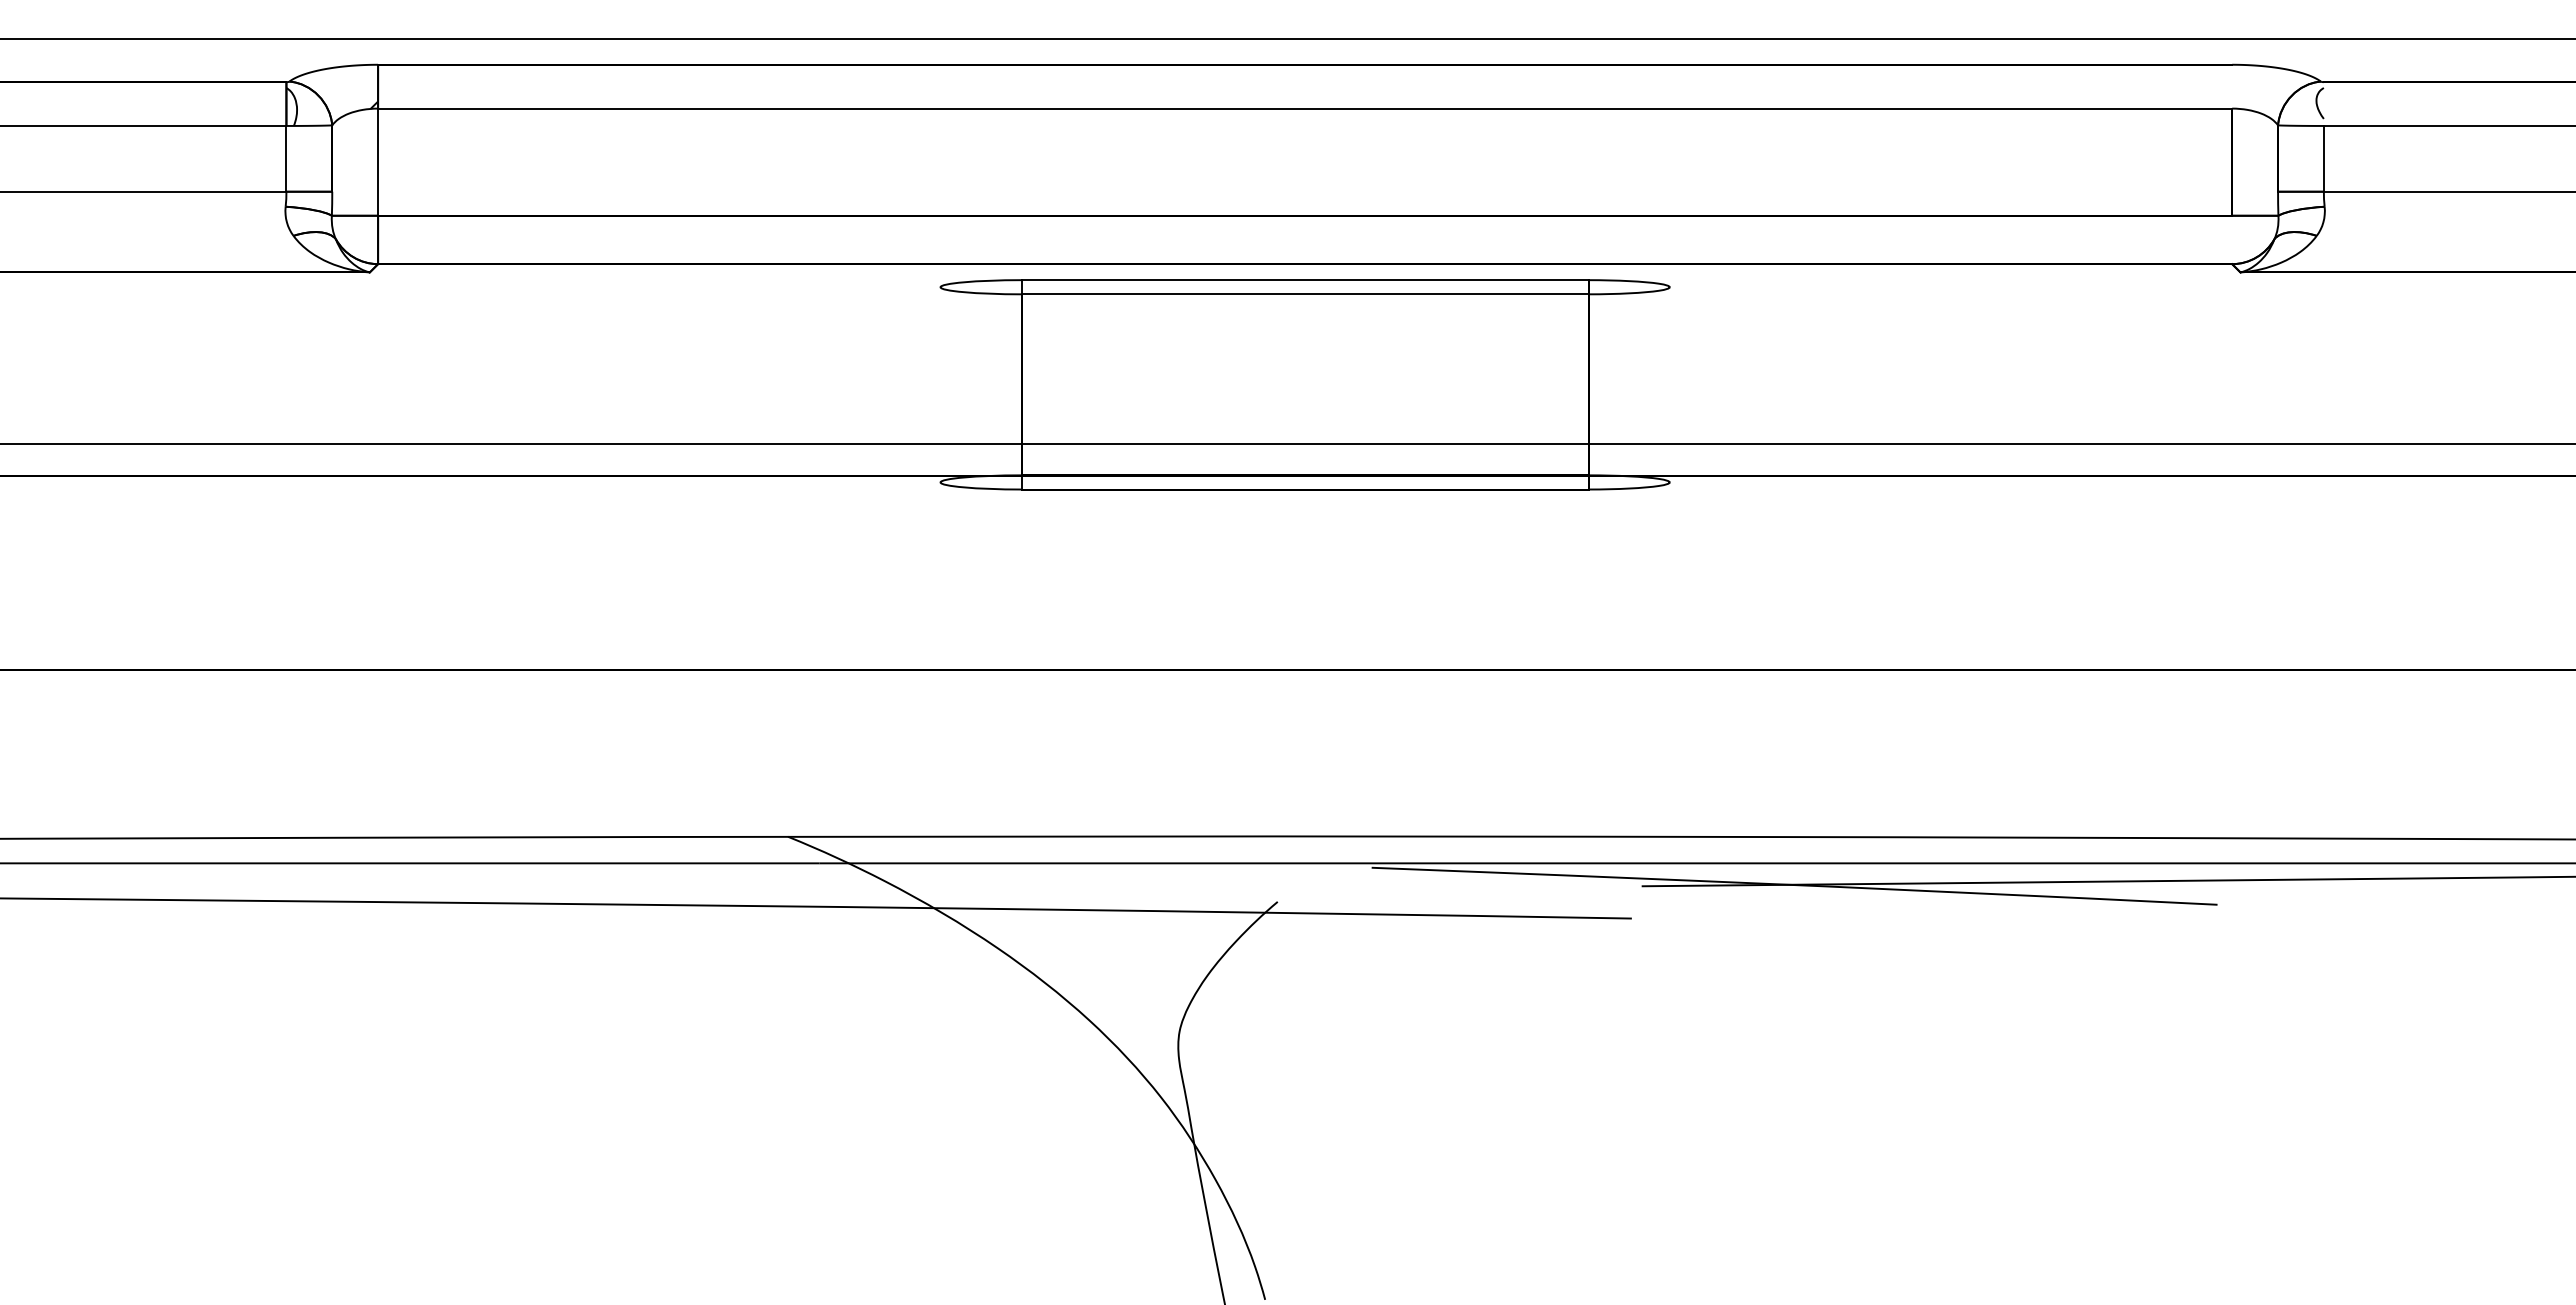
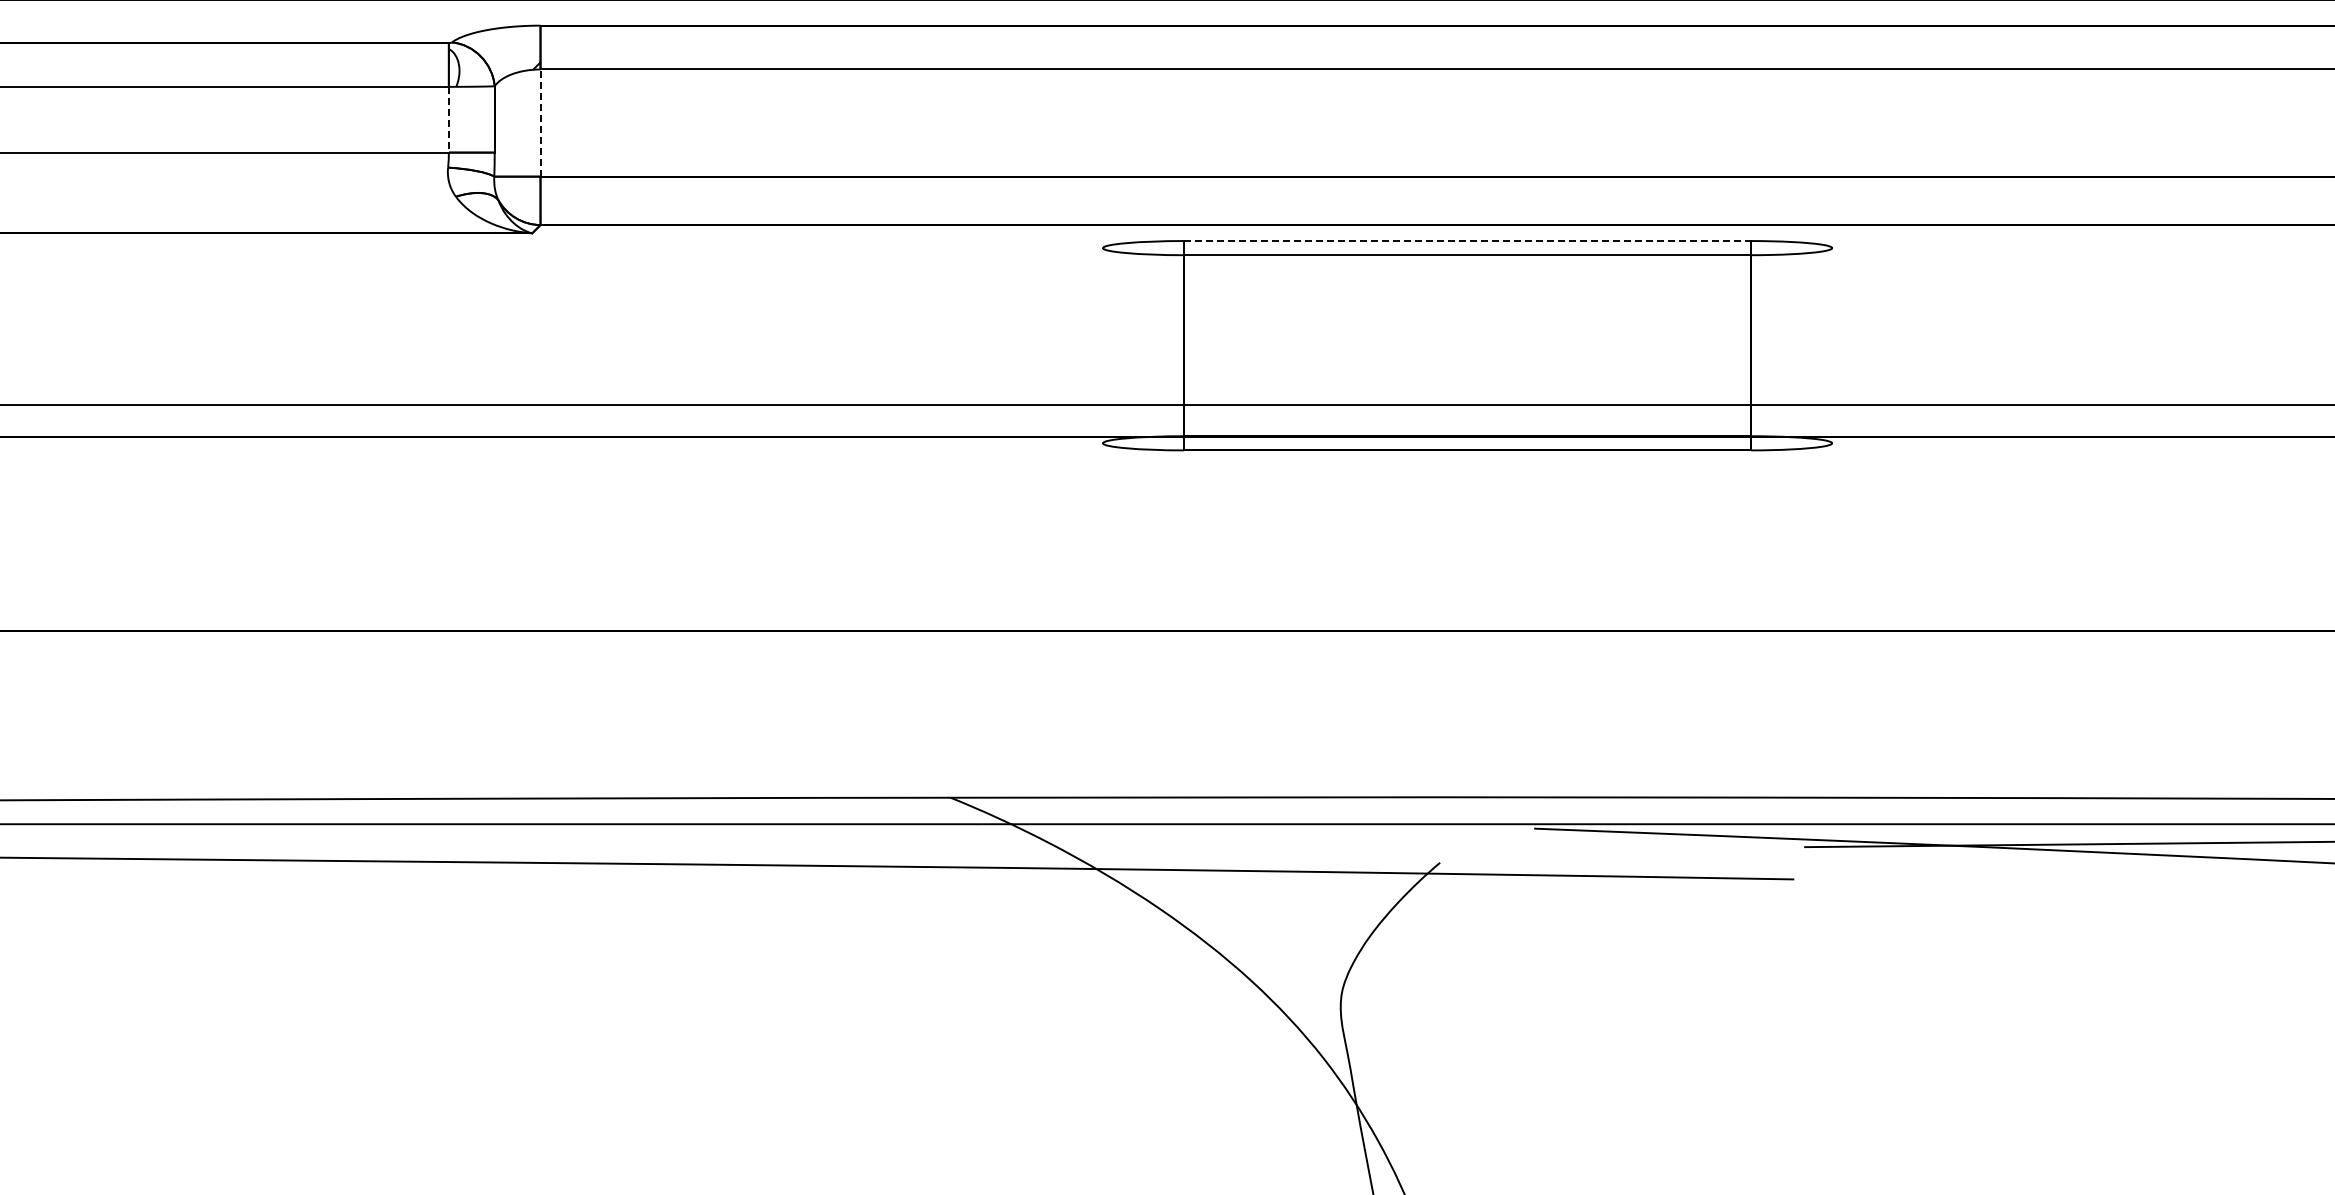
line: (286, 158) -> (448, 119), solid -> dashed
line: (378, 162) -> (540, 123), solid -> dashed
line: (1305, 280) -> (1467, 241), solid -> dashed

